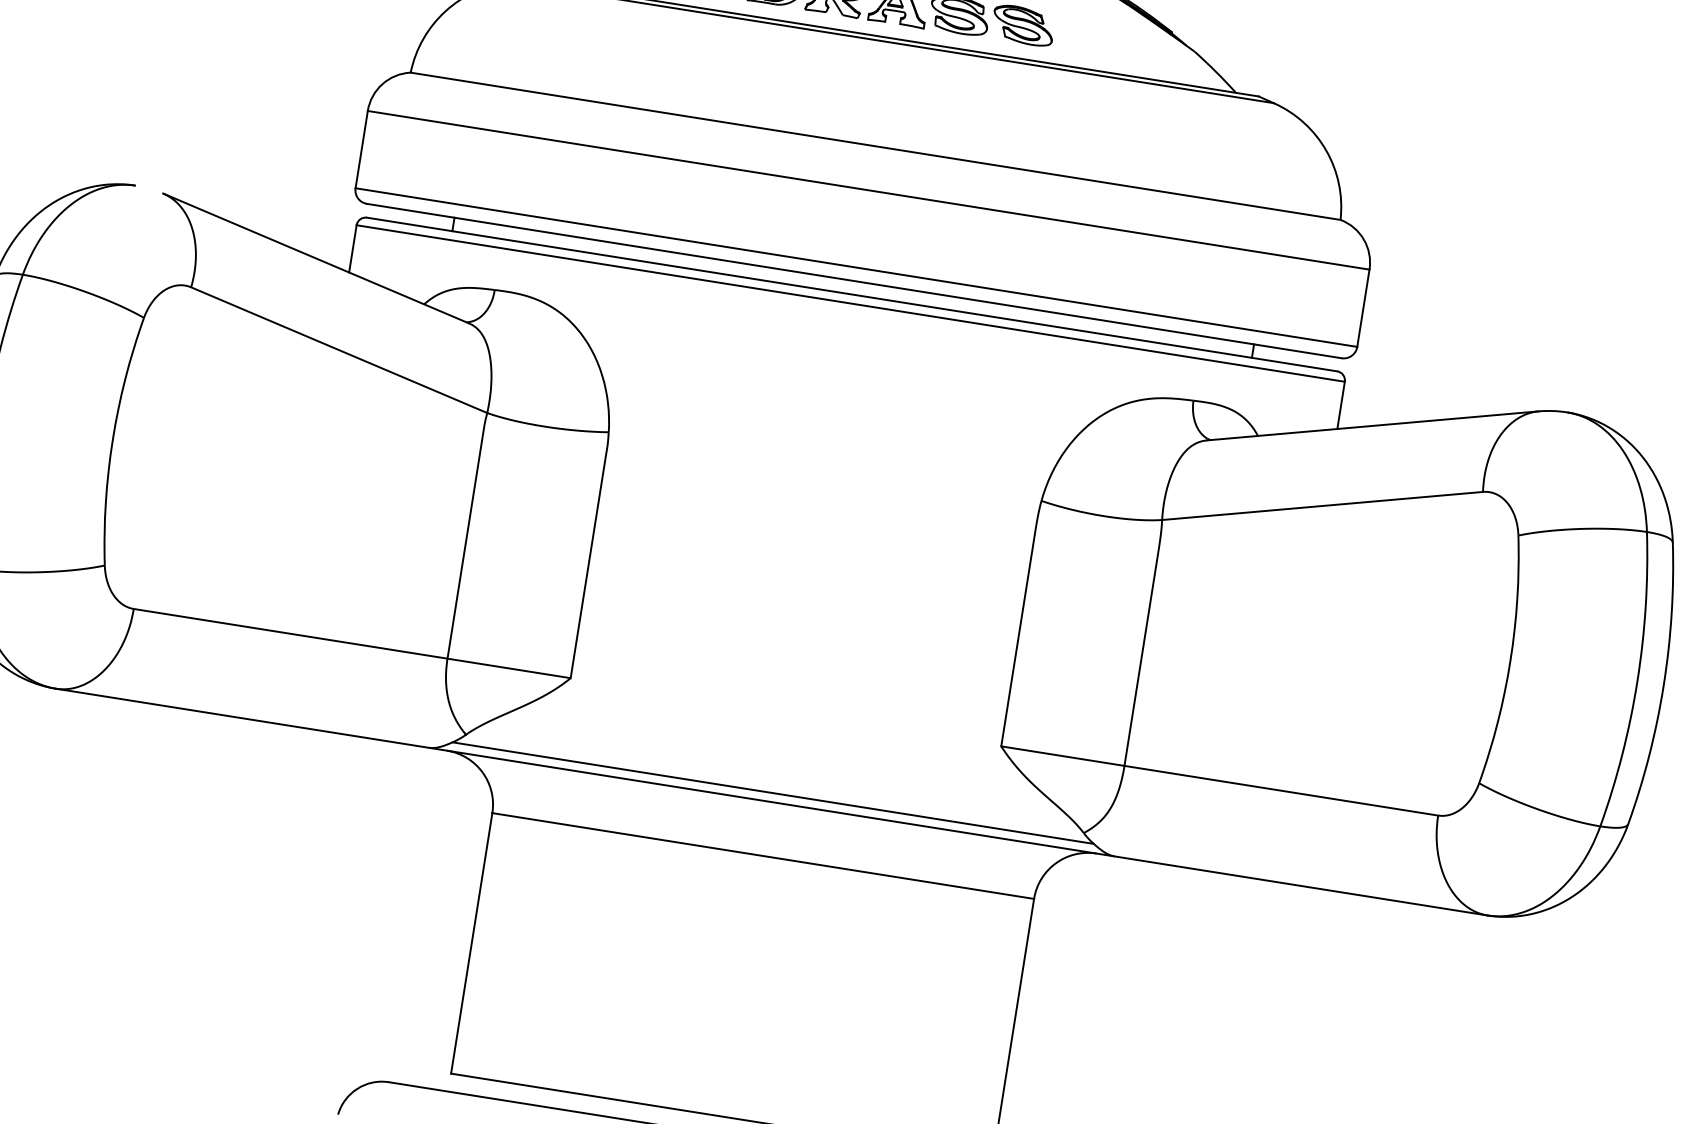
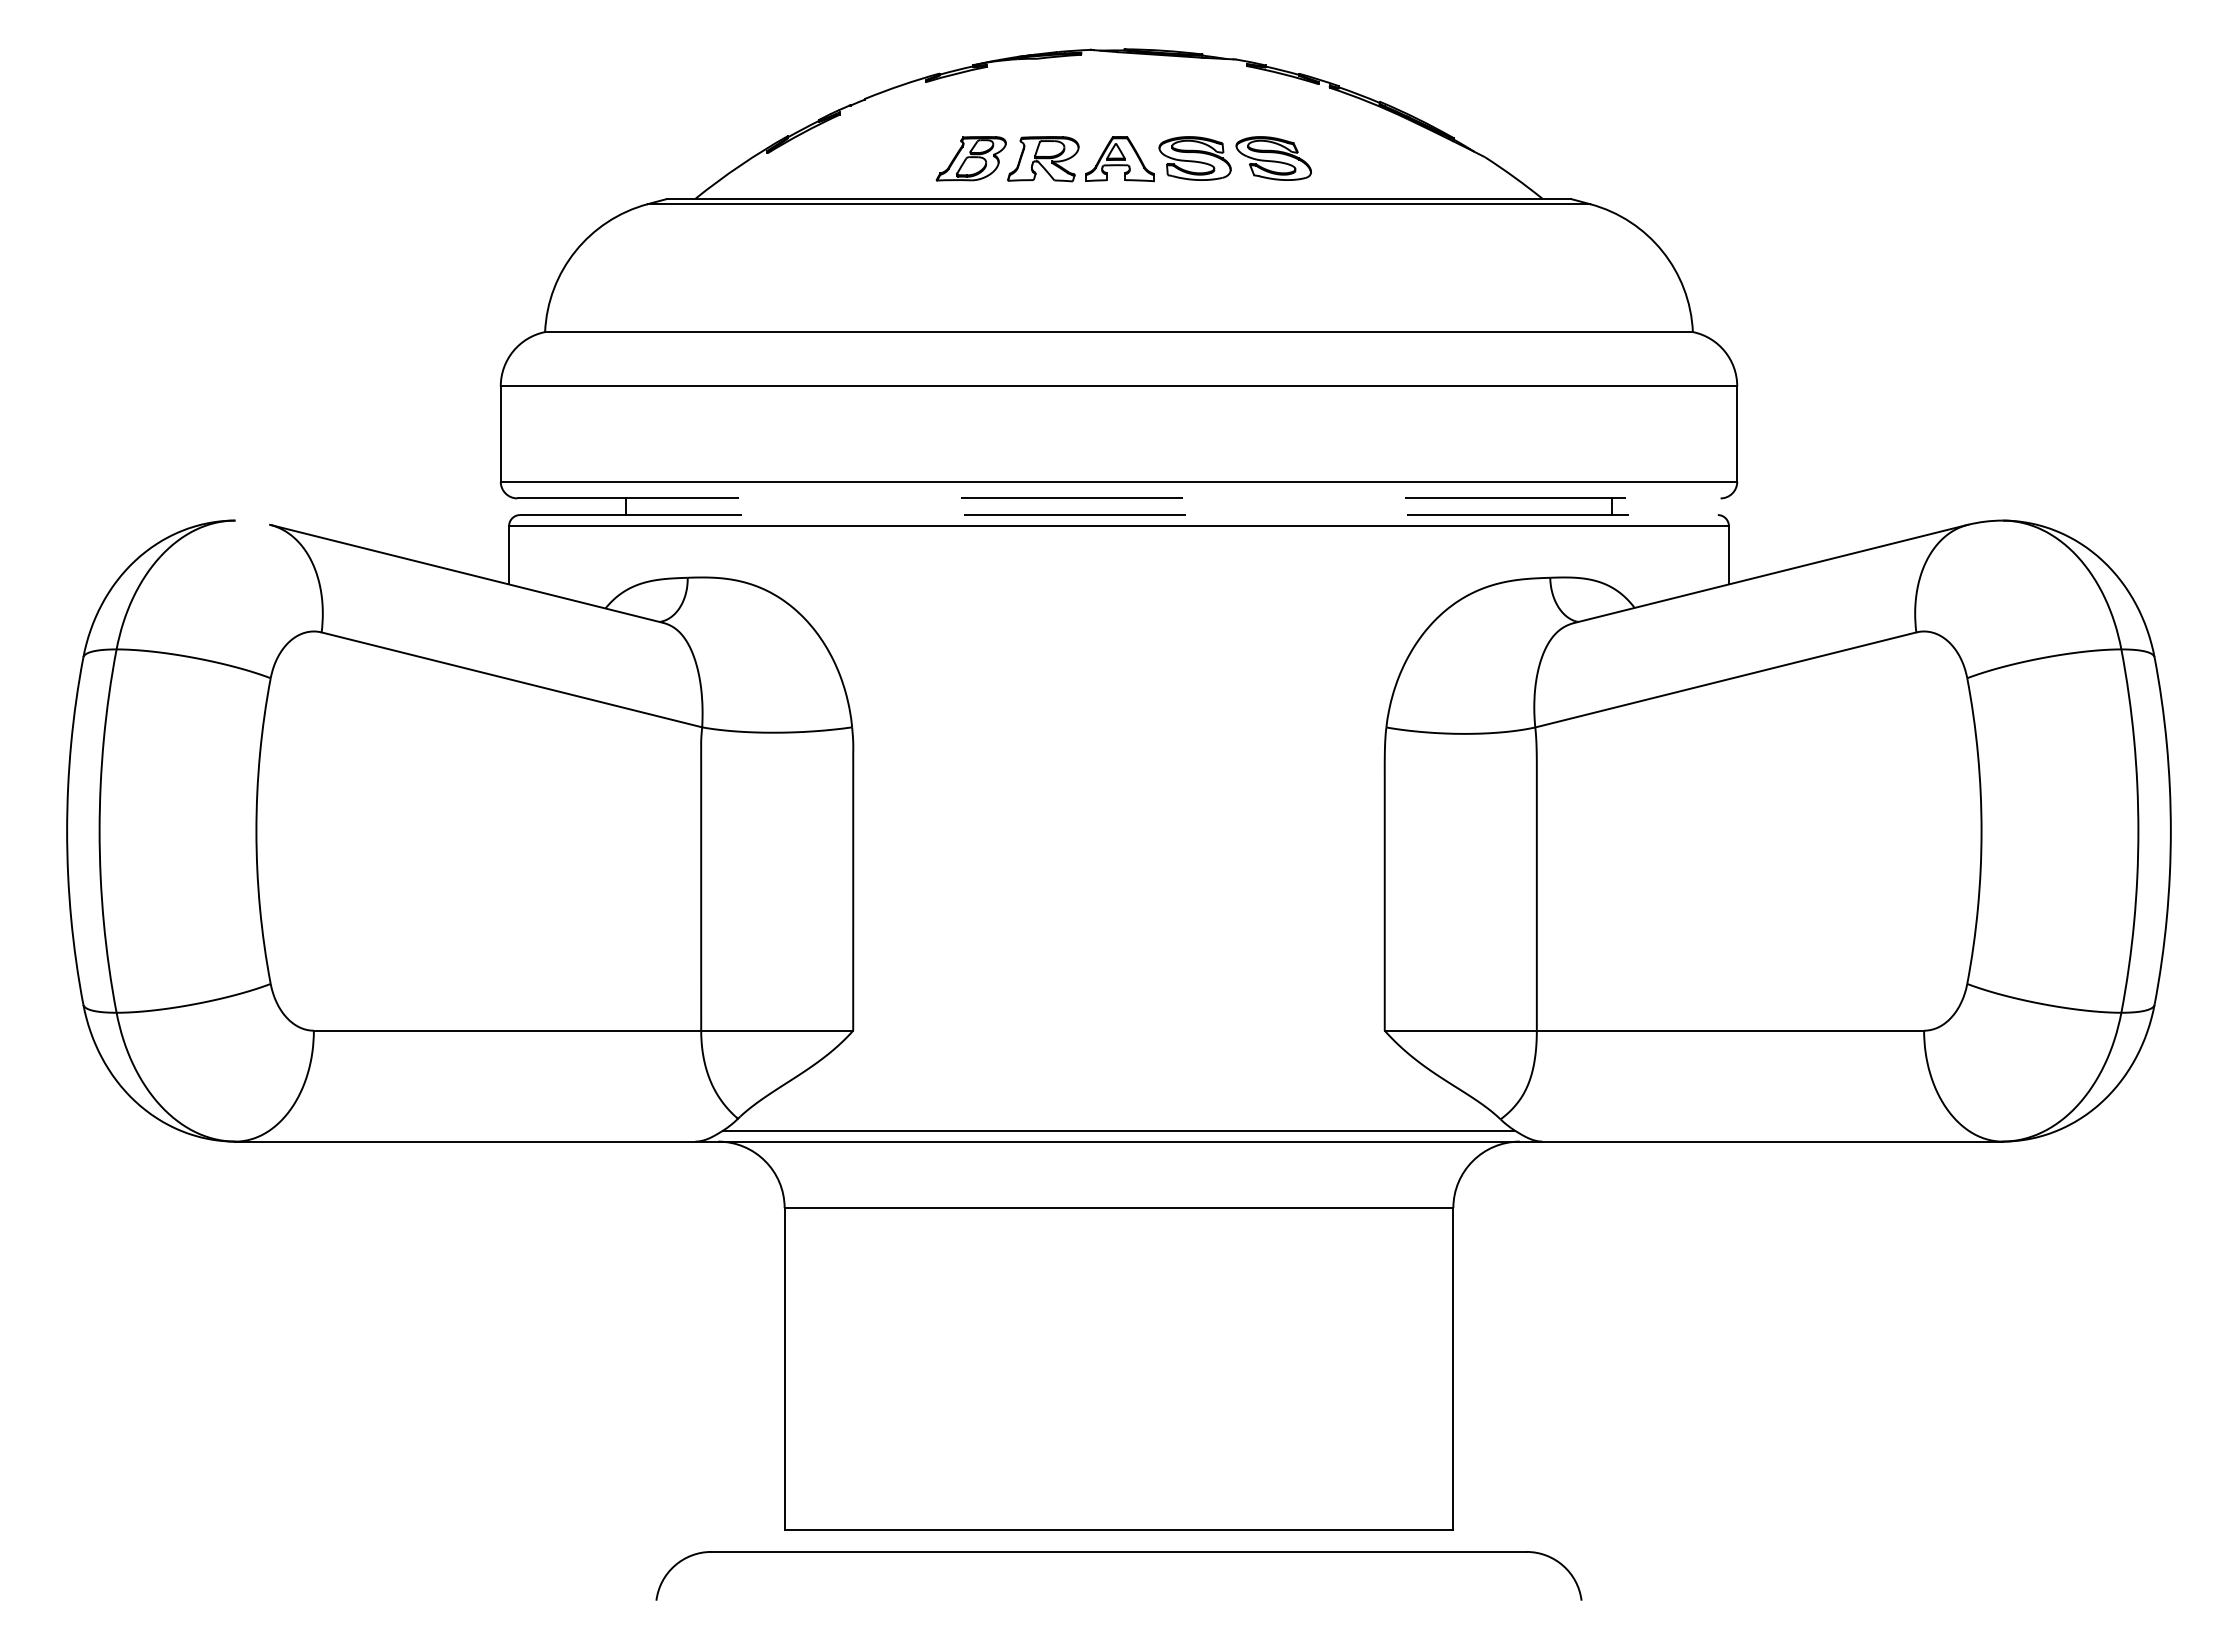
line: (854, 281) -> (1119, 498), solid -> dashed
line: (852, 294) -> (1119, 515), solid -> dashed

